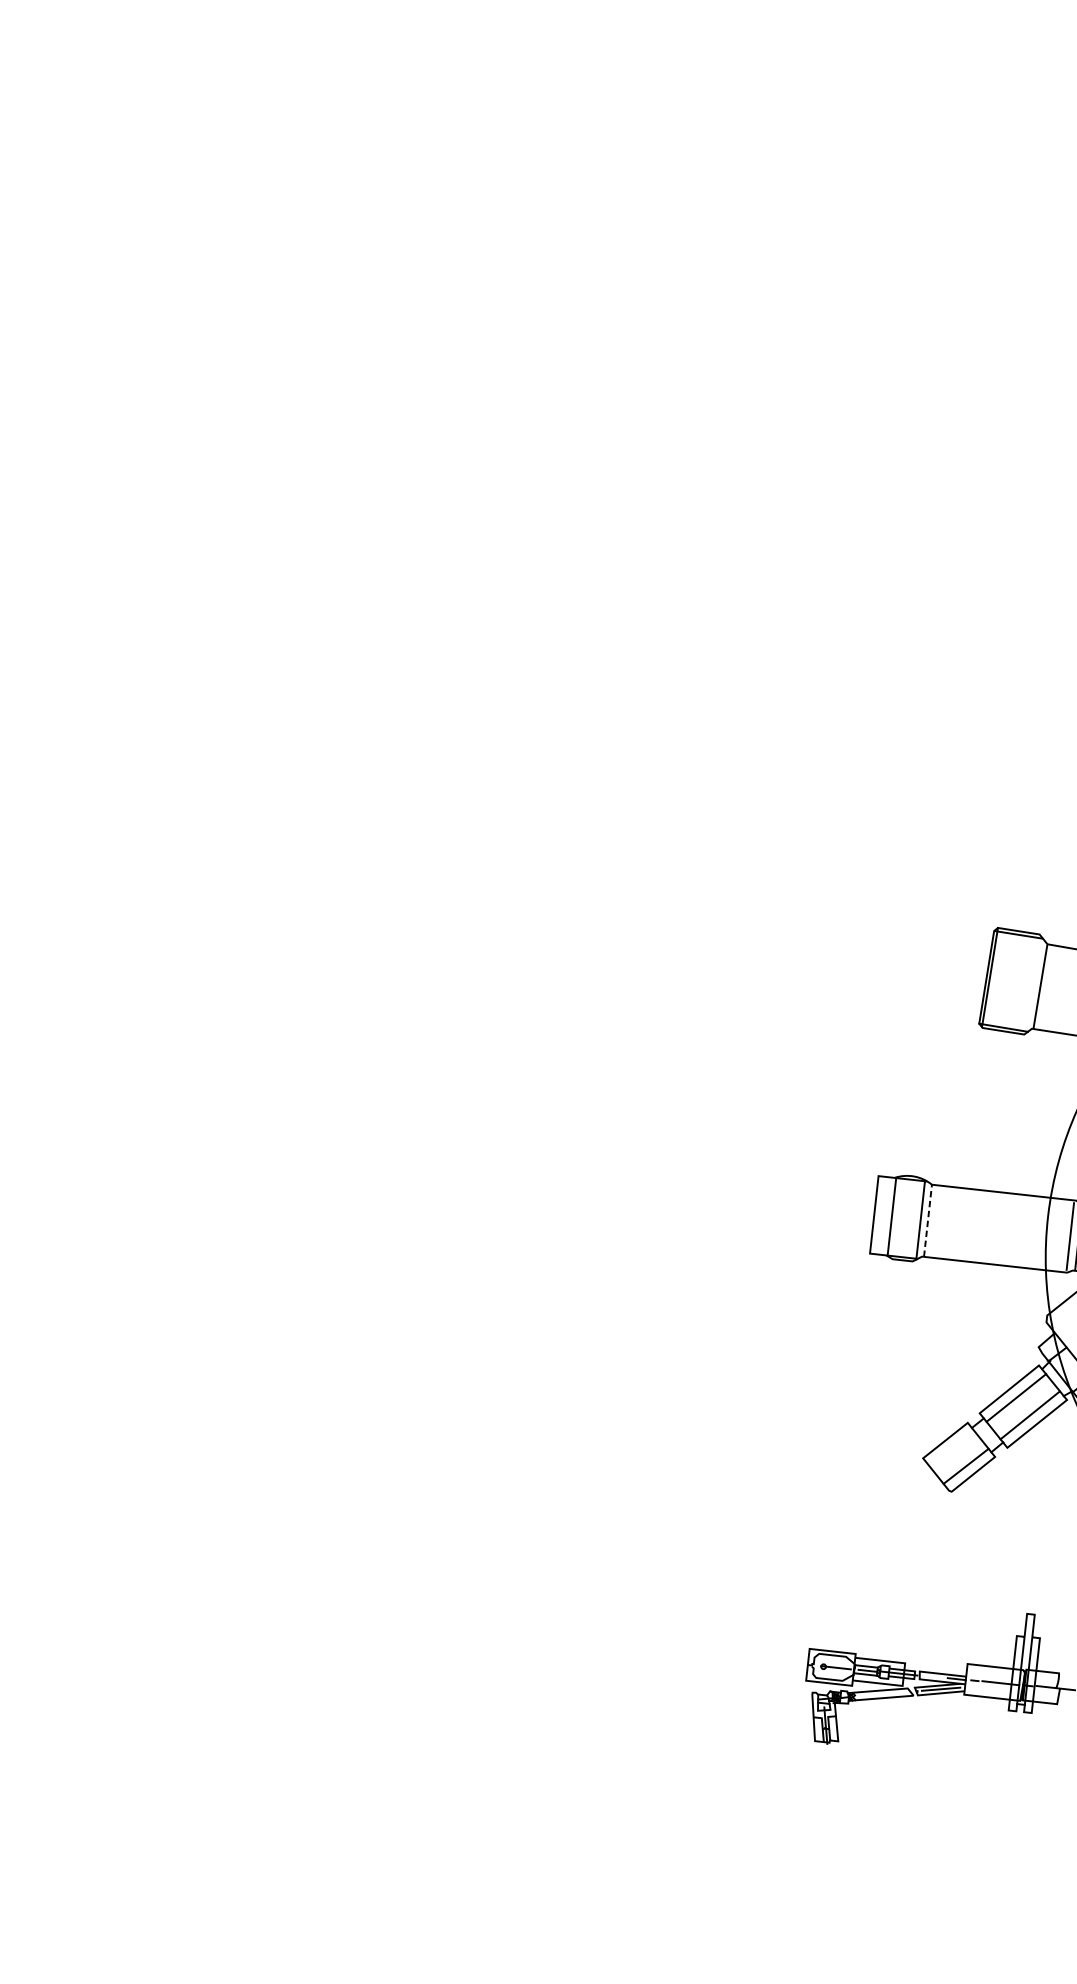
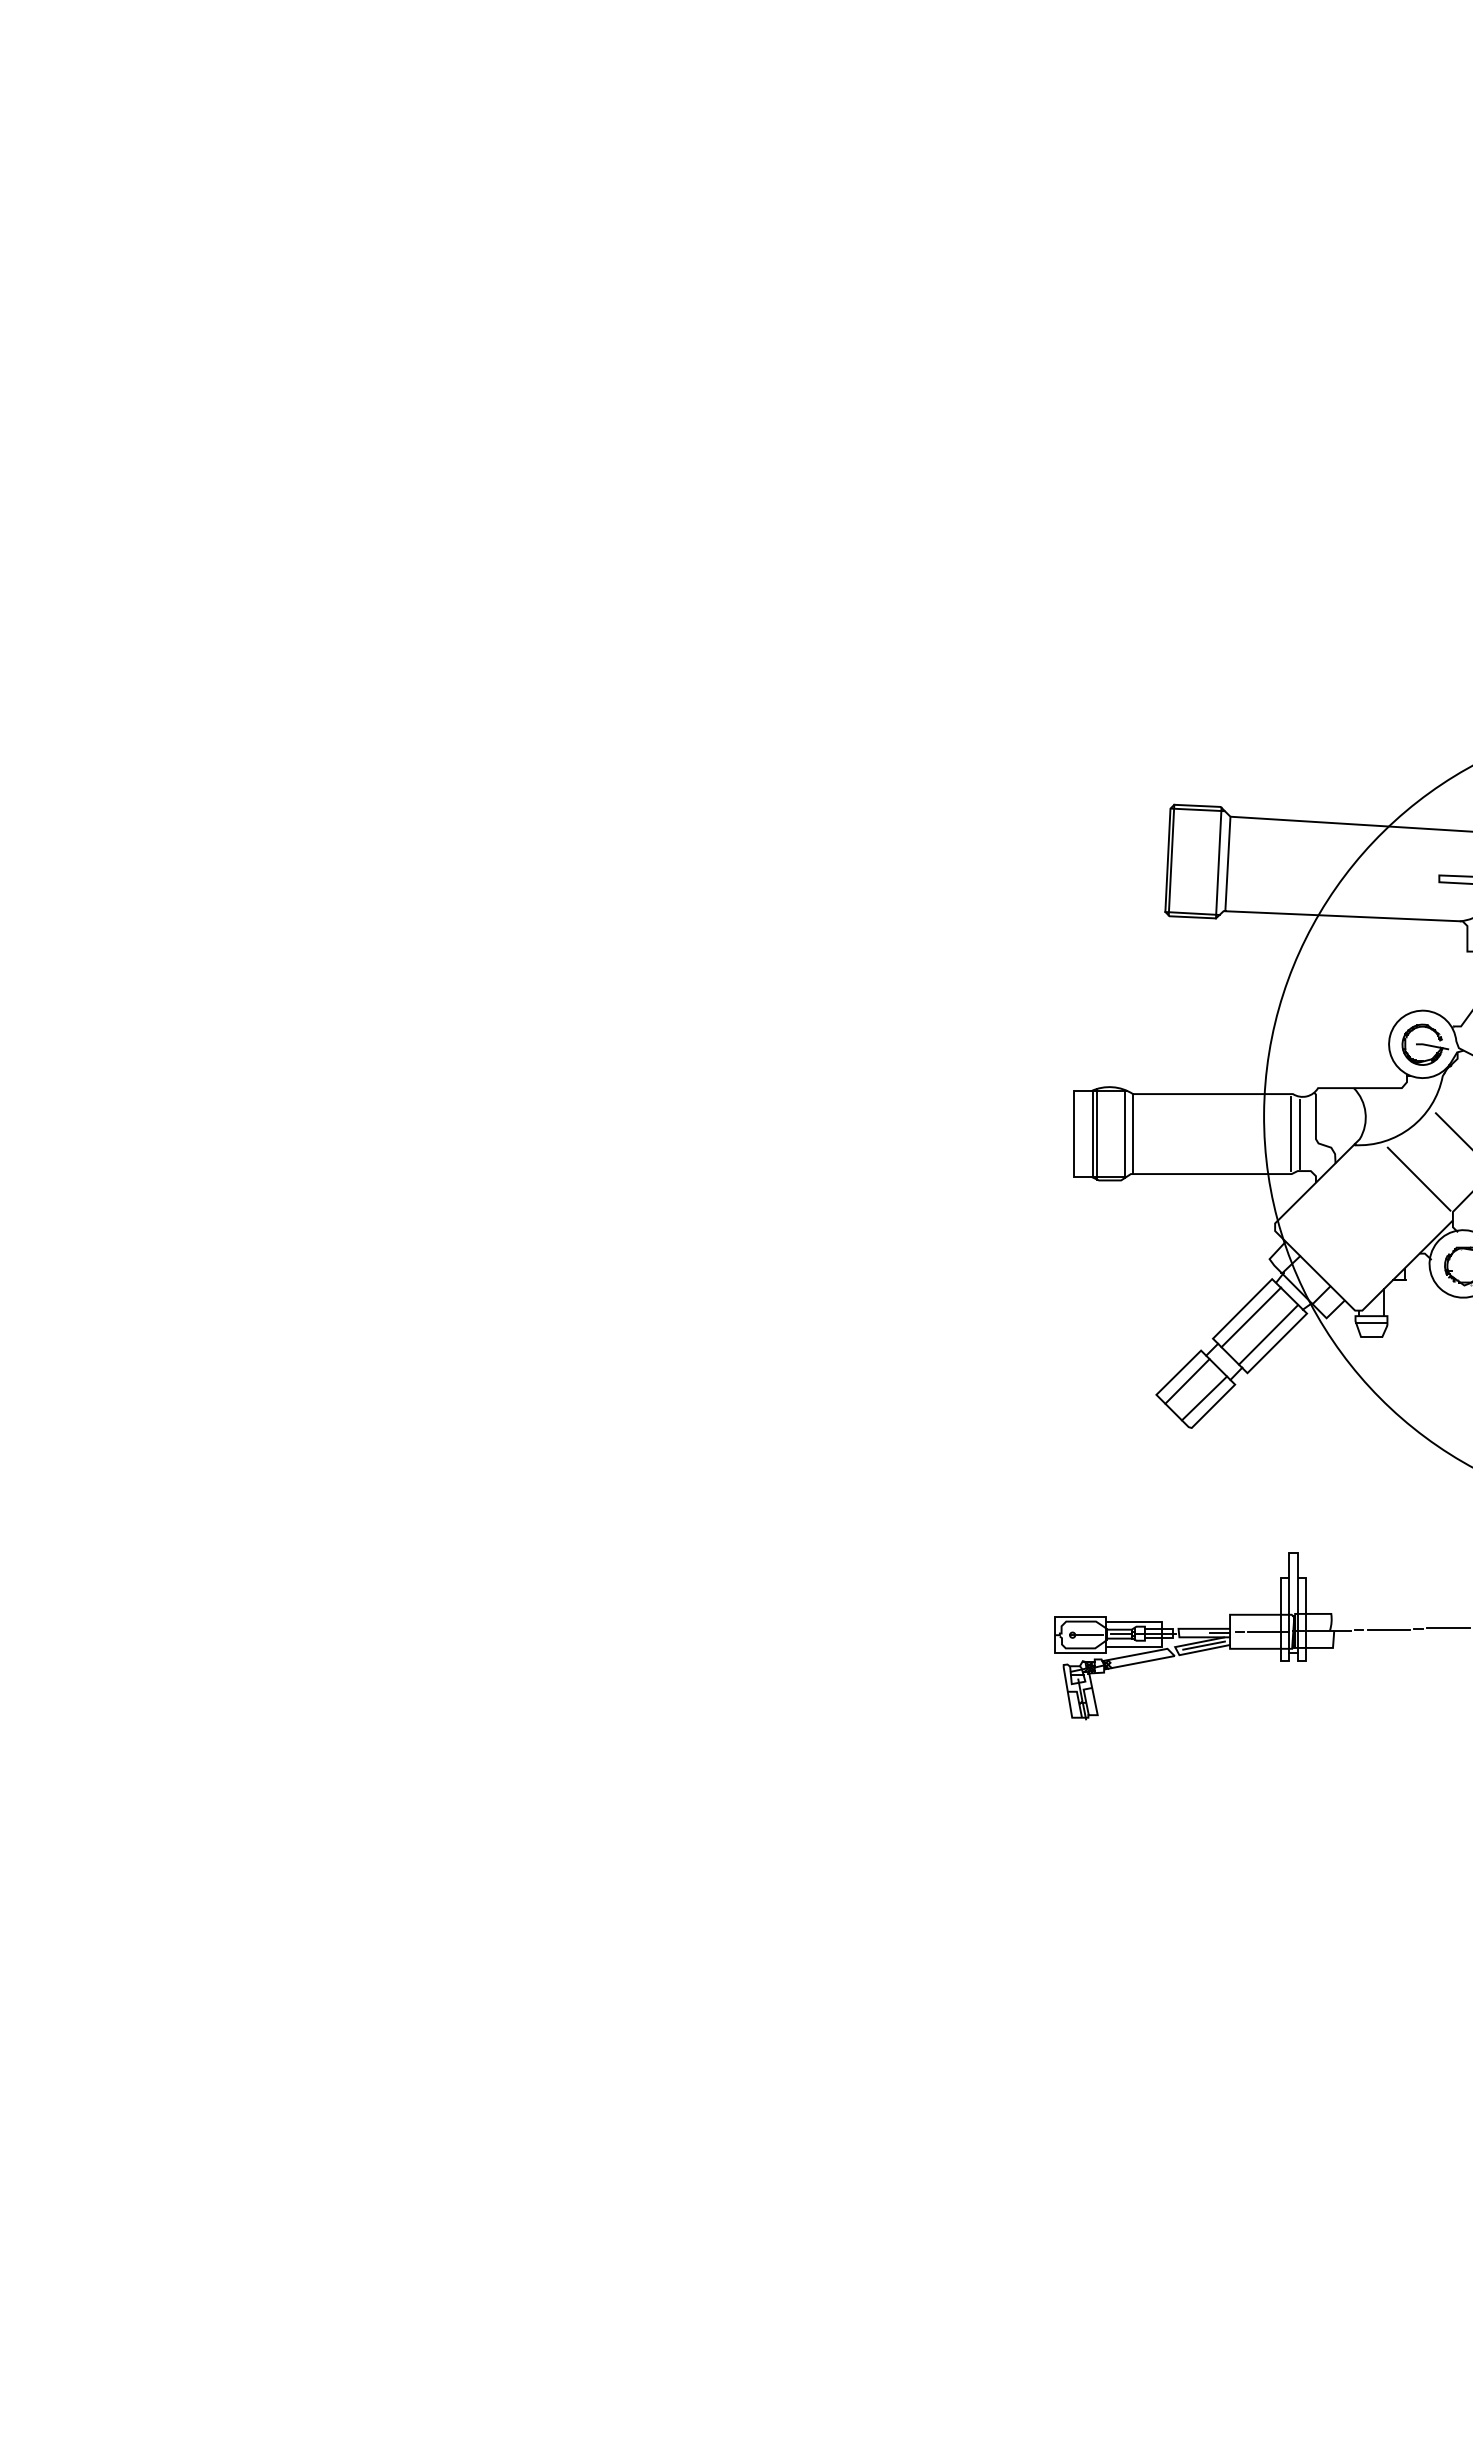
line: (1032, 984) -> (1218, 862), added
line: (895, 1216) -> (1097, 1133), added
line: (928, 1221) -> (1133, 1134), dashed -> solid
line: (952, 1449) -> (1187, 1381), added

